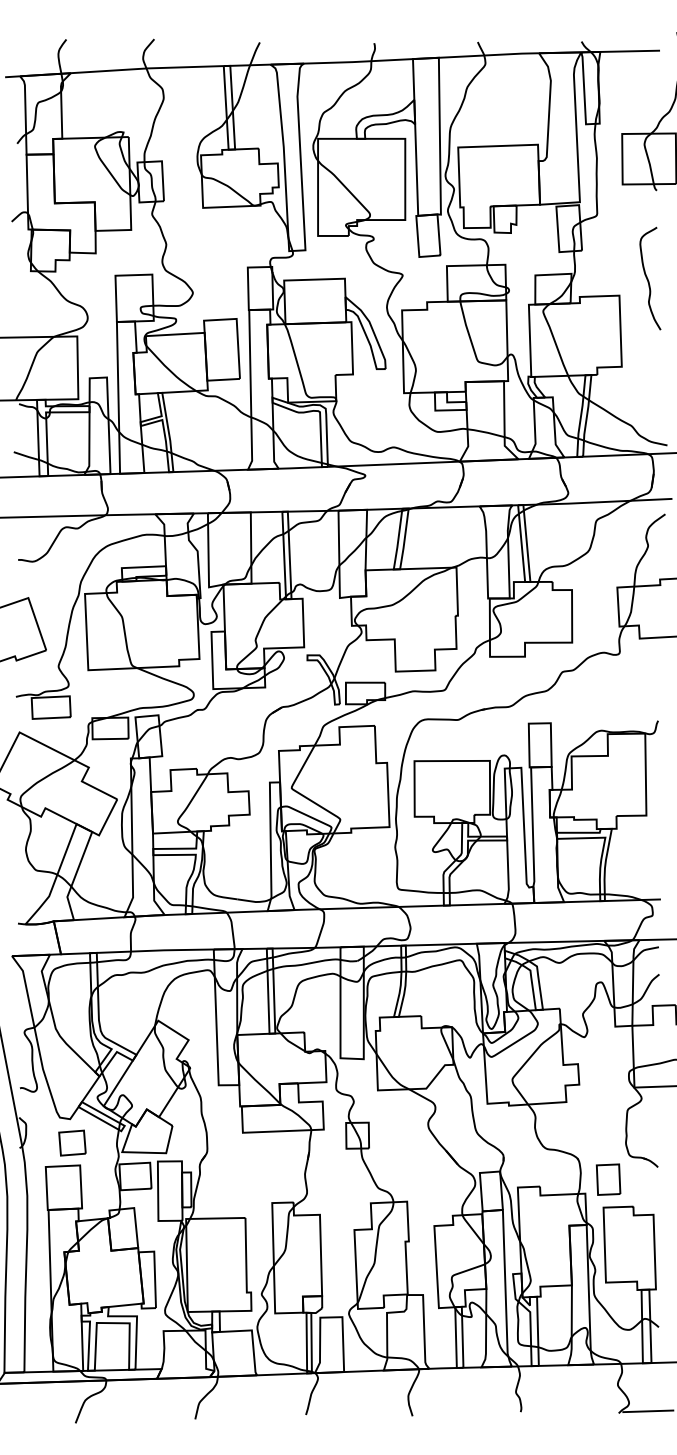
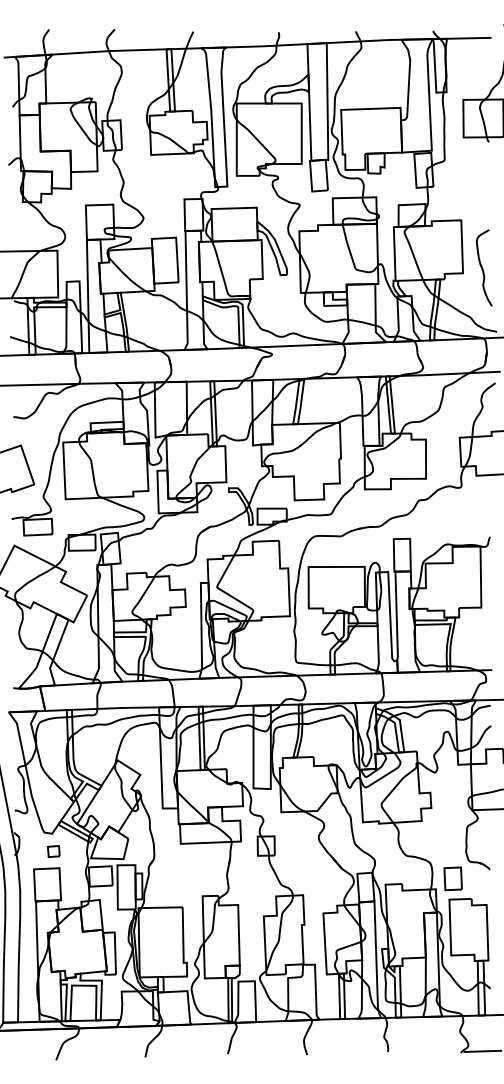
curve: (648, 278) -> (482, 267), moved
part: (72, 1142) -> (53, 851), size x0.6

